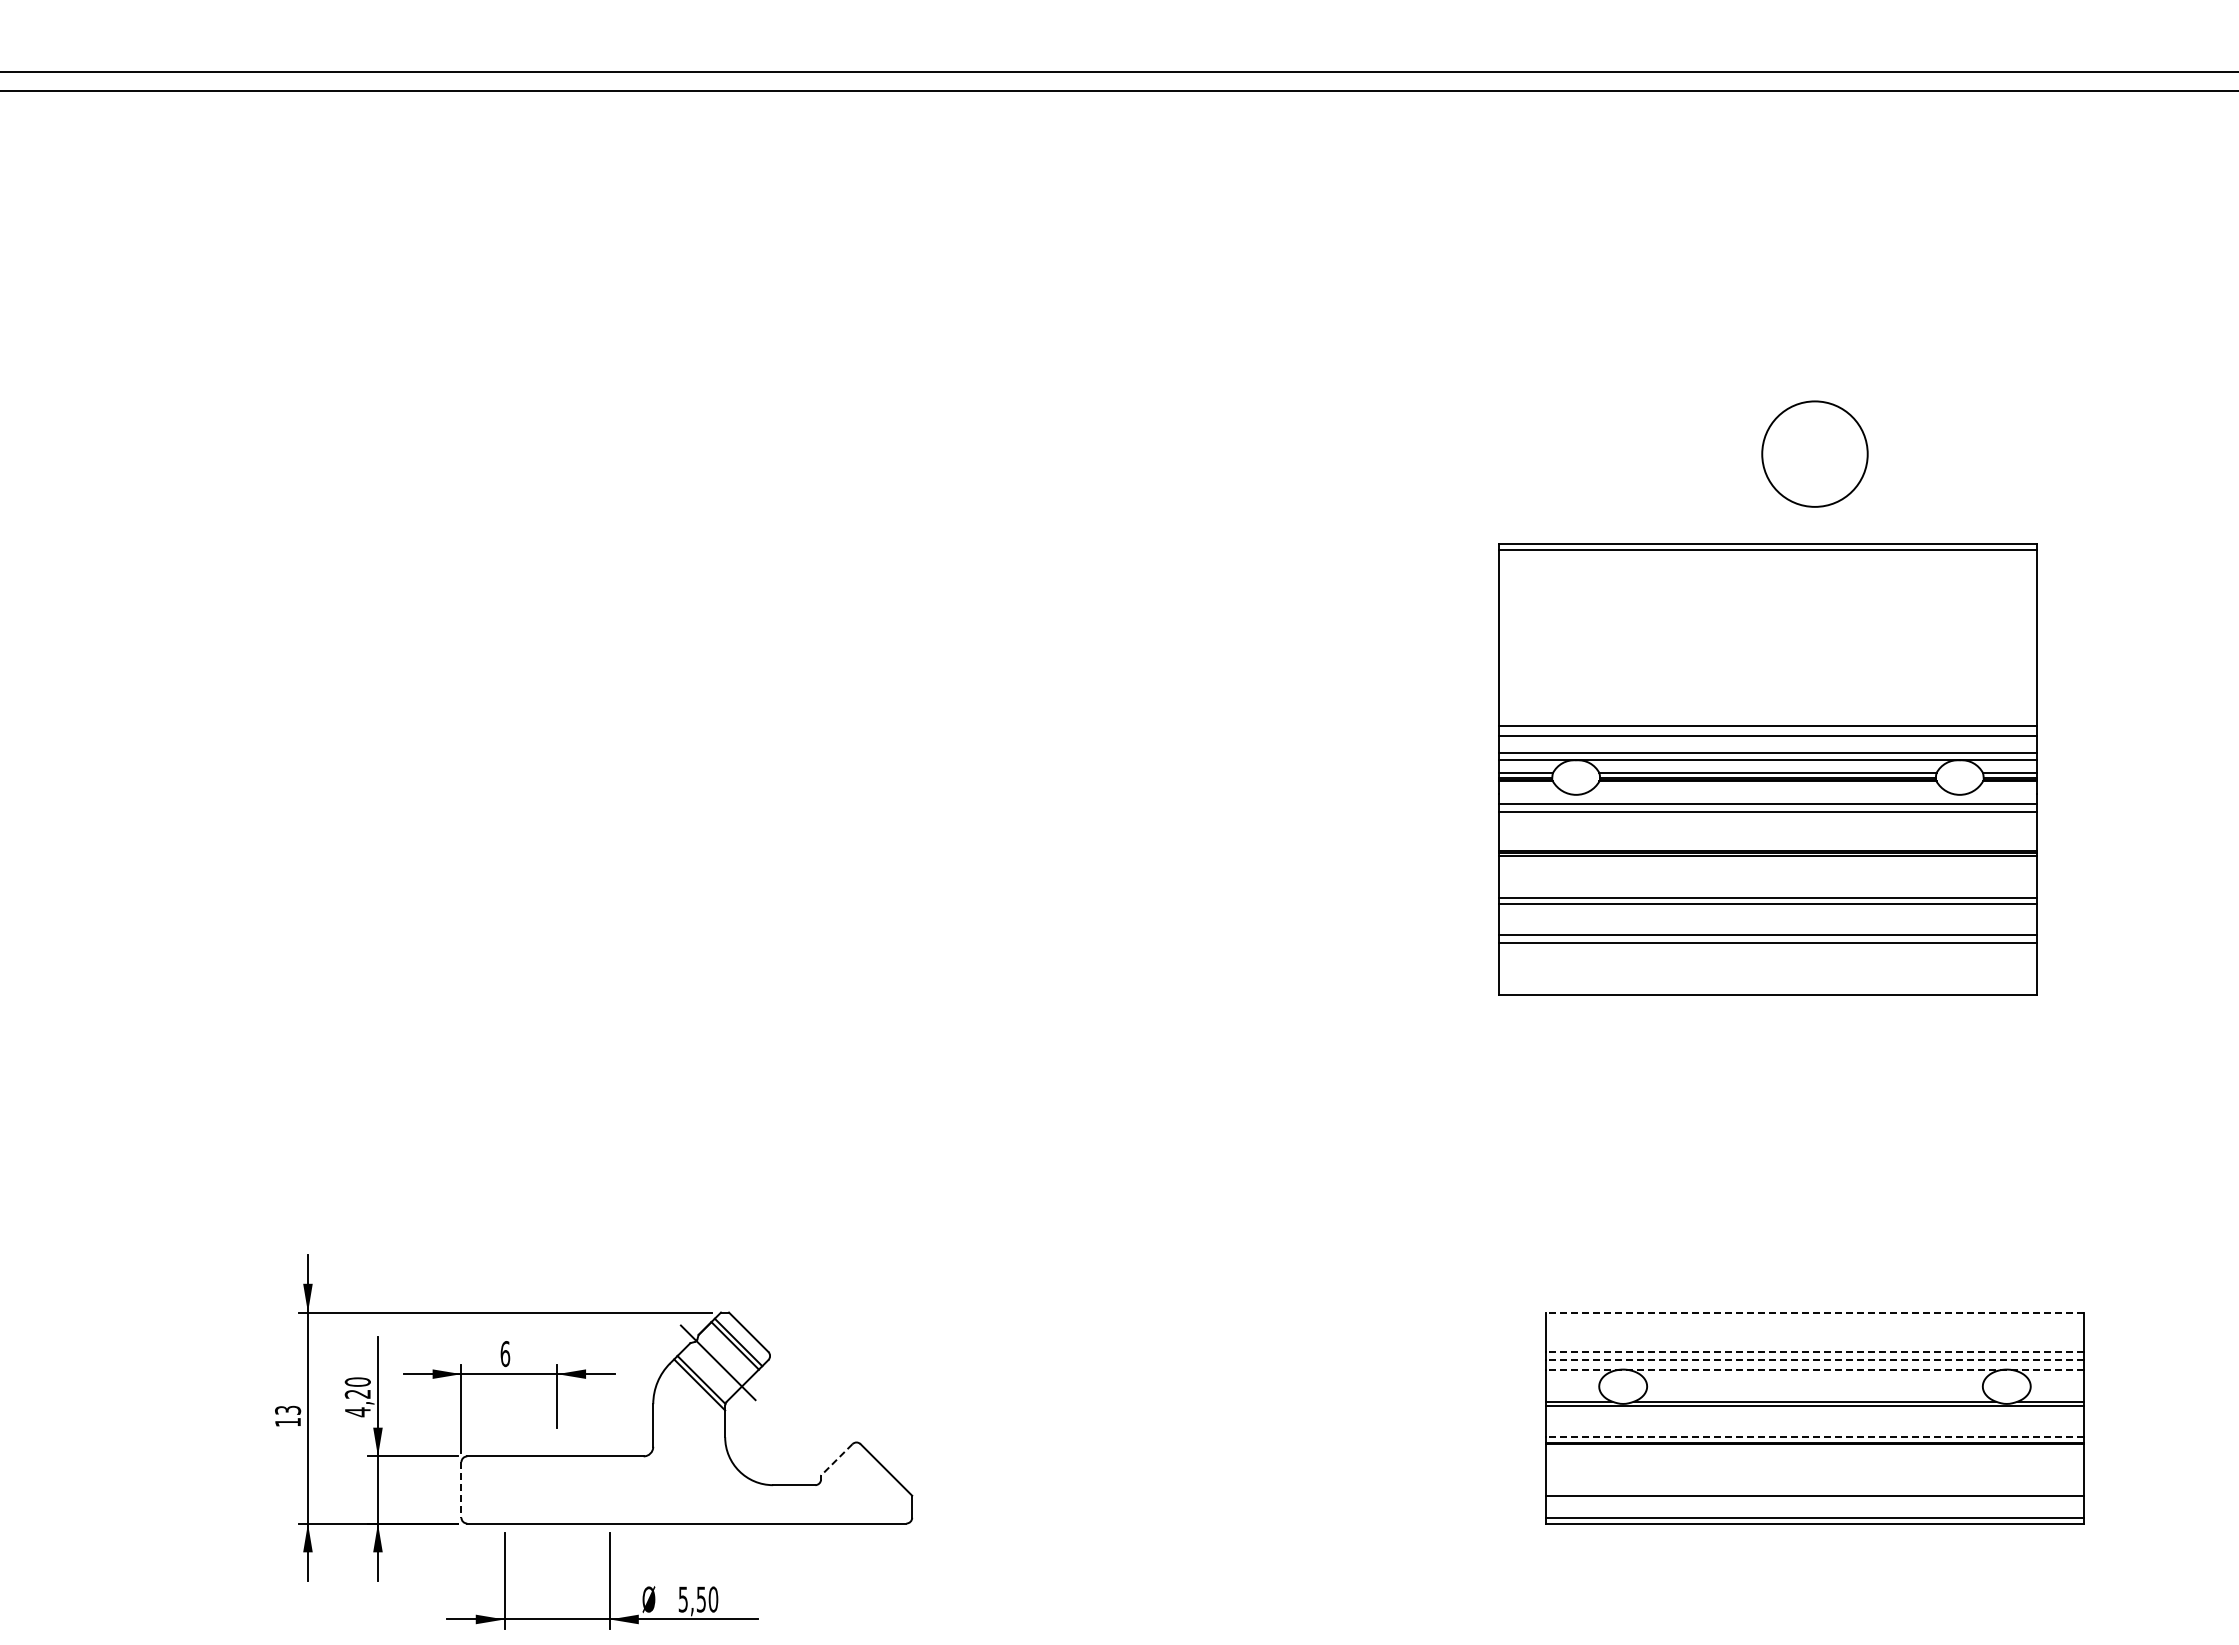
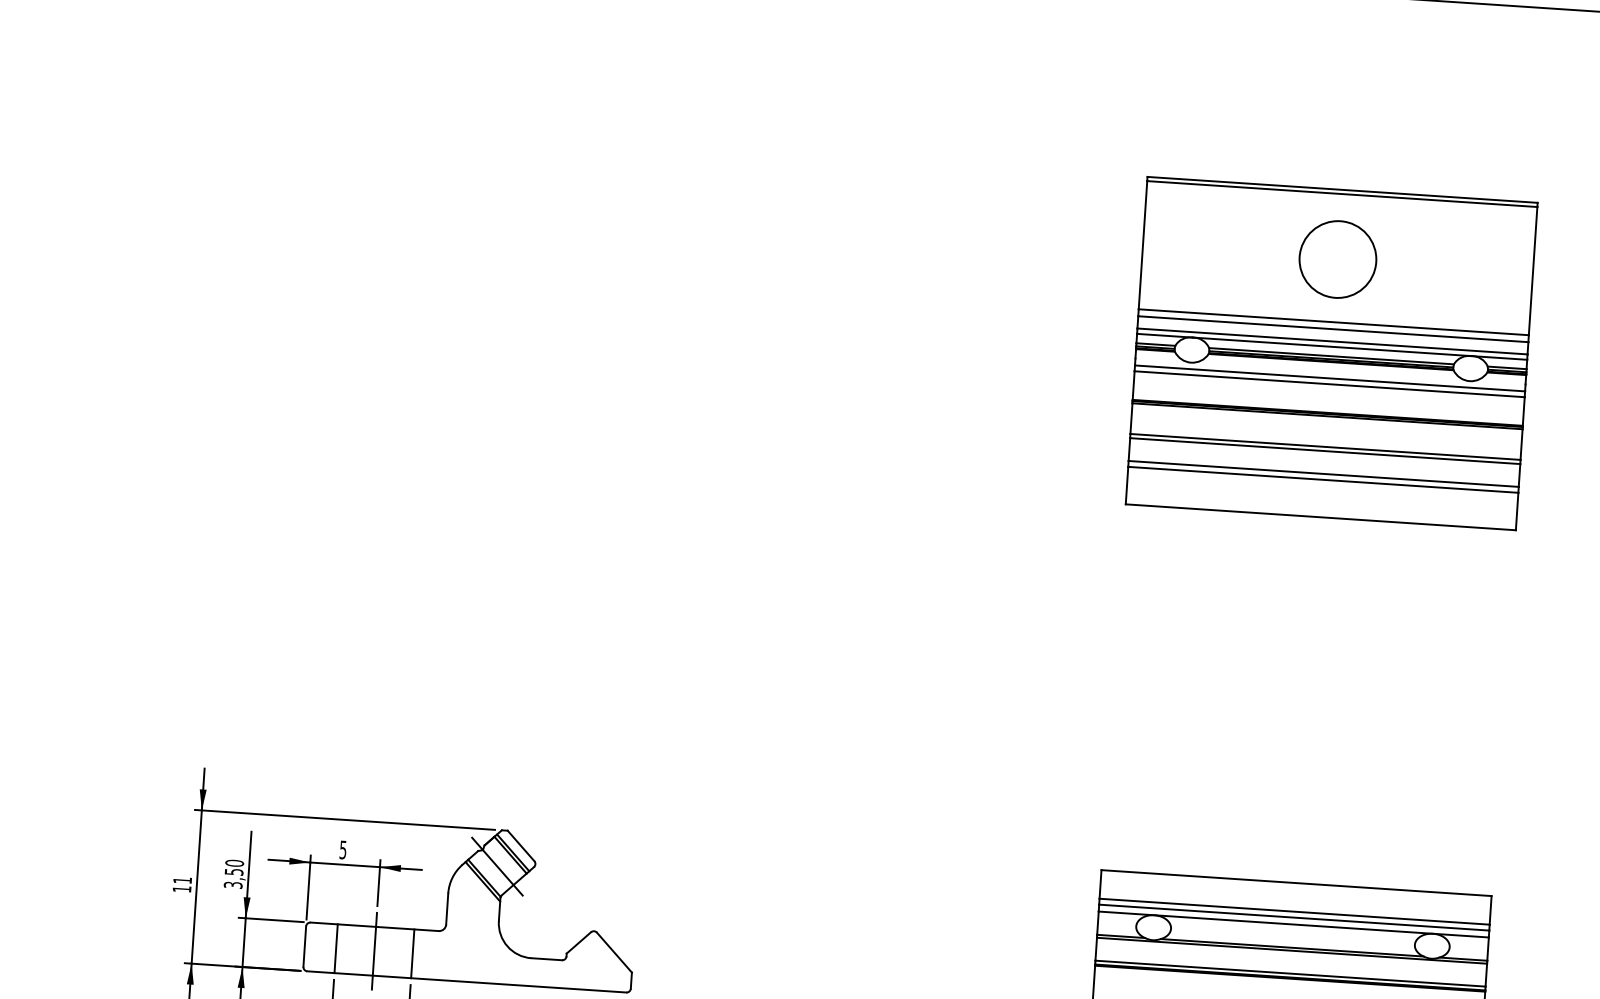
part: (1767, 769) -> (1331, 353), moved
line: (1814, 1312) -> (1296, 883), dashed -> solid
line: (1814, 1351) -> (1294, 911), dashed -> solid
text: (505, 1354) -> (343, 850), 6 -> 5
line: (1814, 1360) -> (1293, 917), dashed -> solid
line: (1814, 1369) -> (1293, 924), dashed -> solid
text: (357, 1403) -> (233, 878), 4,20 -> 3,50
text: (288, 1409) -> (183, 879), 13 -> 11
line: (1814, 1437) -> (1290, 973), dashed -> solid
line: (836, 1460) -> (578, 943), dashed -> solid
line: (461, 1489) -> (304, 946), dashed -> solid
line: (504, 1489) -> (336, 948), added
line: (557, 1489) -> (374, 950), added
line: (610, 1489) -> (413, 953), added

